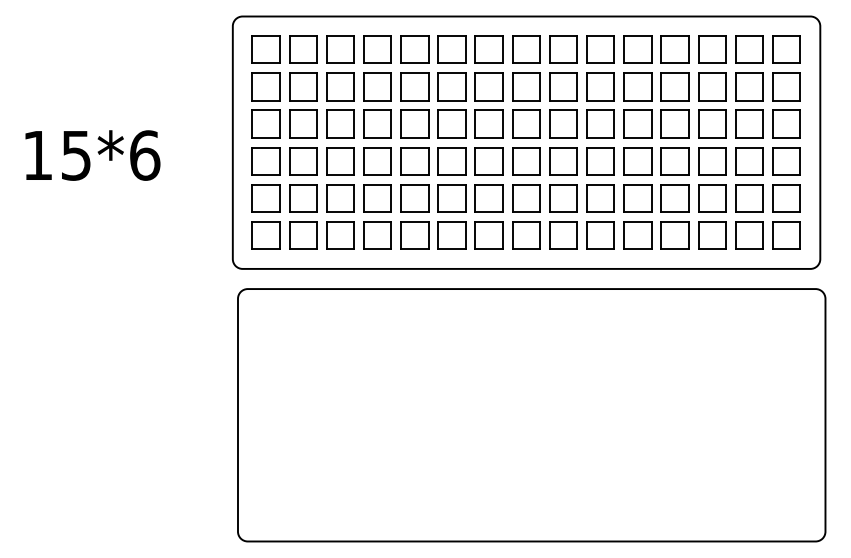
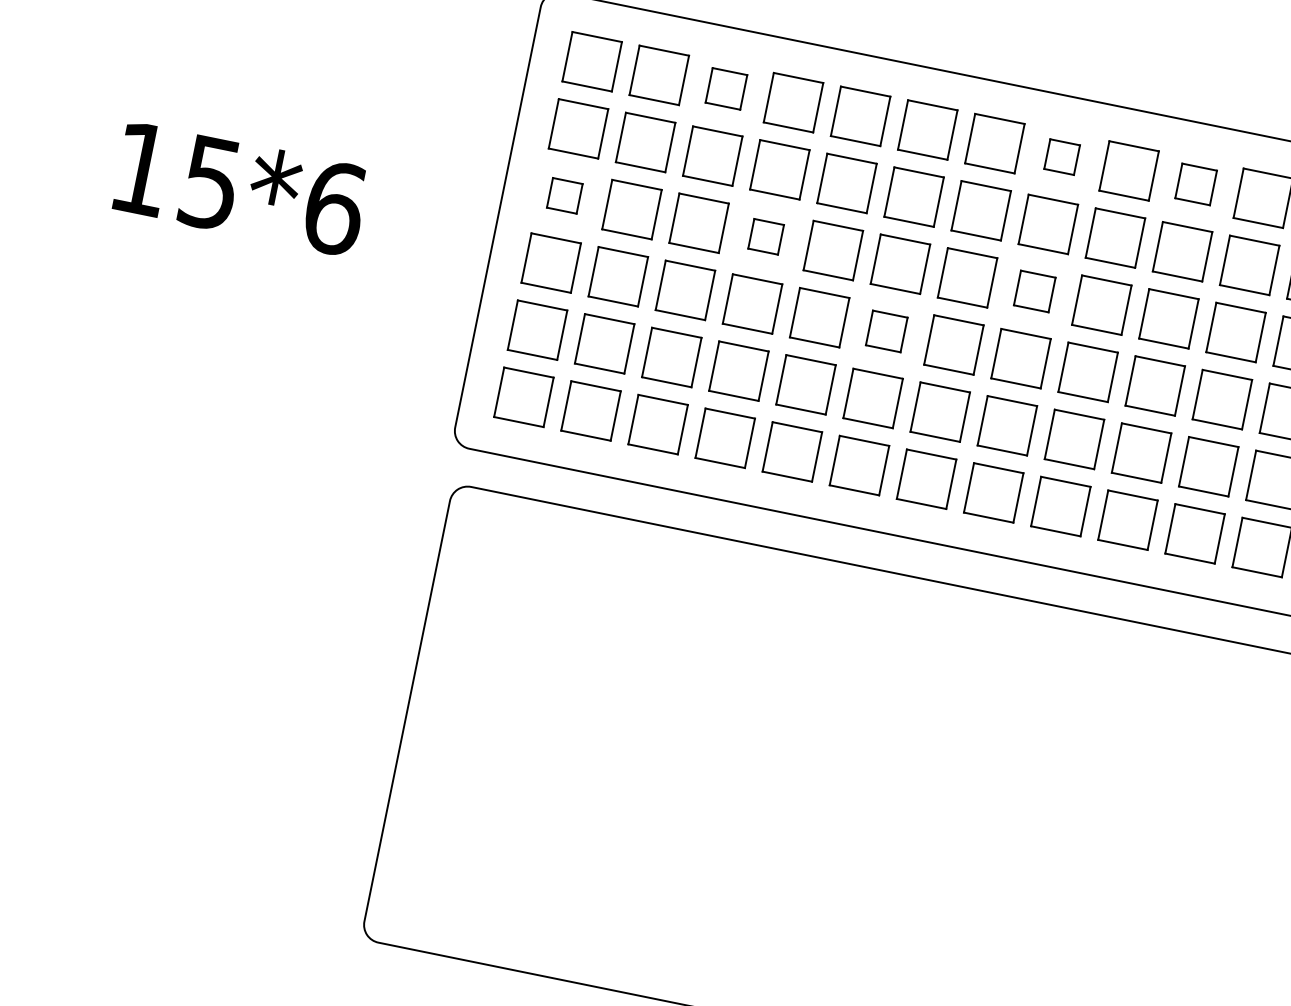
part: (340, 49) -> (726, 88), size x0.7
part: (526, 49) -> (1062, 156), size x0.6
part: (600, 49) -> (1195, 184), size x0.7
part: (265, 123) -> (564, 194), size x0.6
part: (377, 123) -> (766, 235), size x0.6
part: (526, 123) -> (1035, 290), size x0.7
part: (451, 161) -> (885, 331), size x0.7

